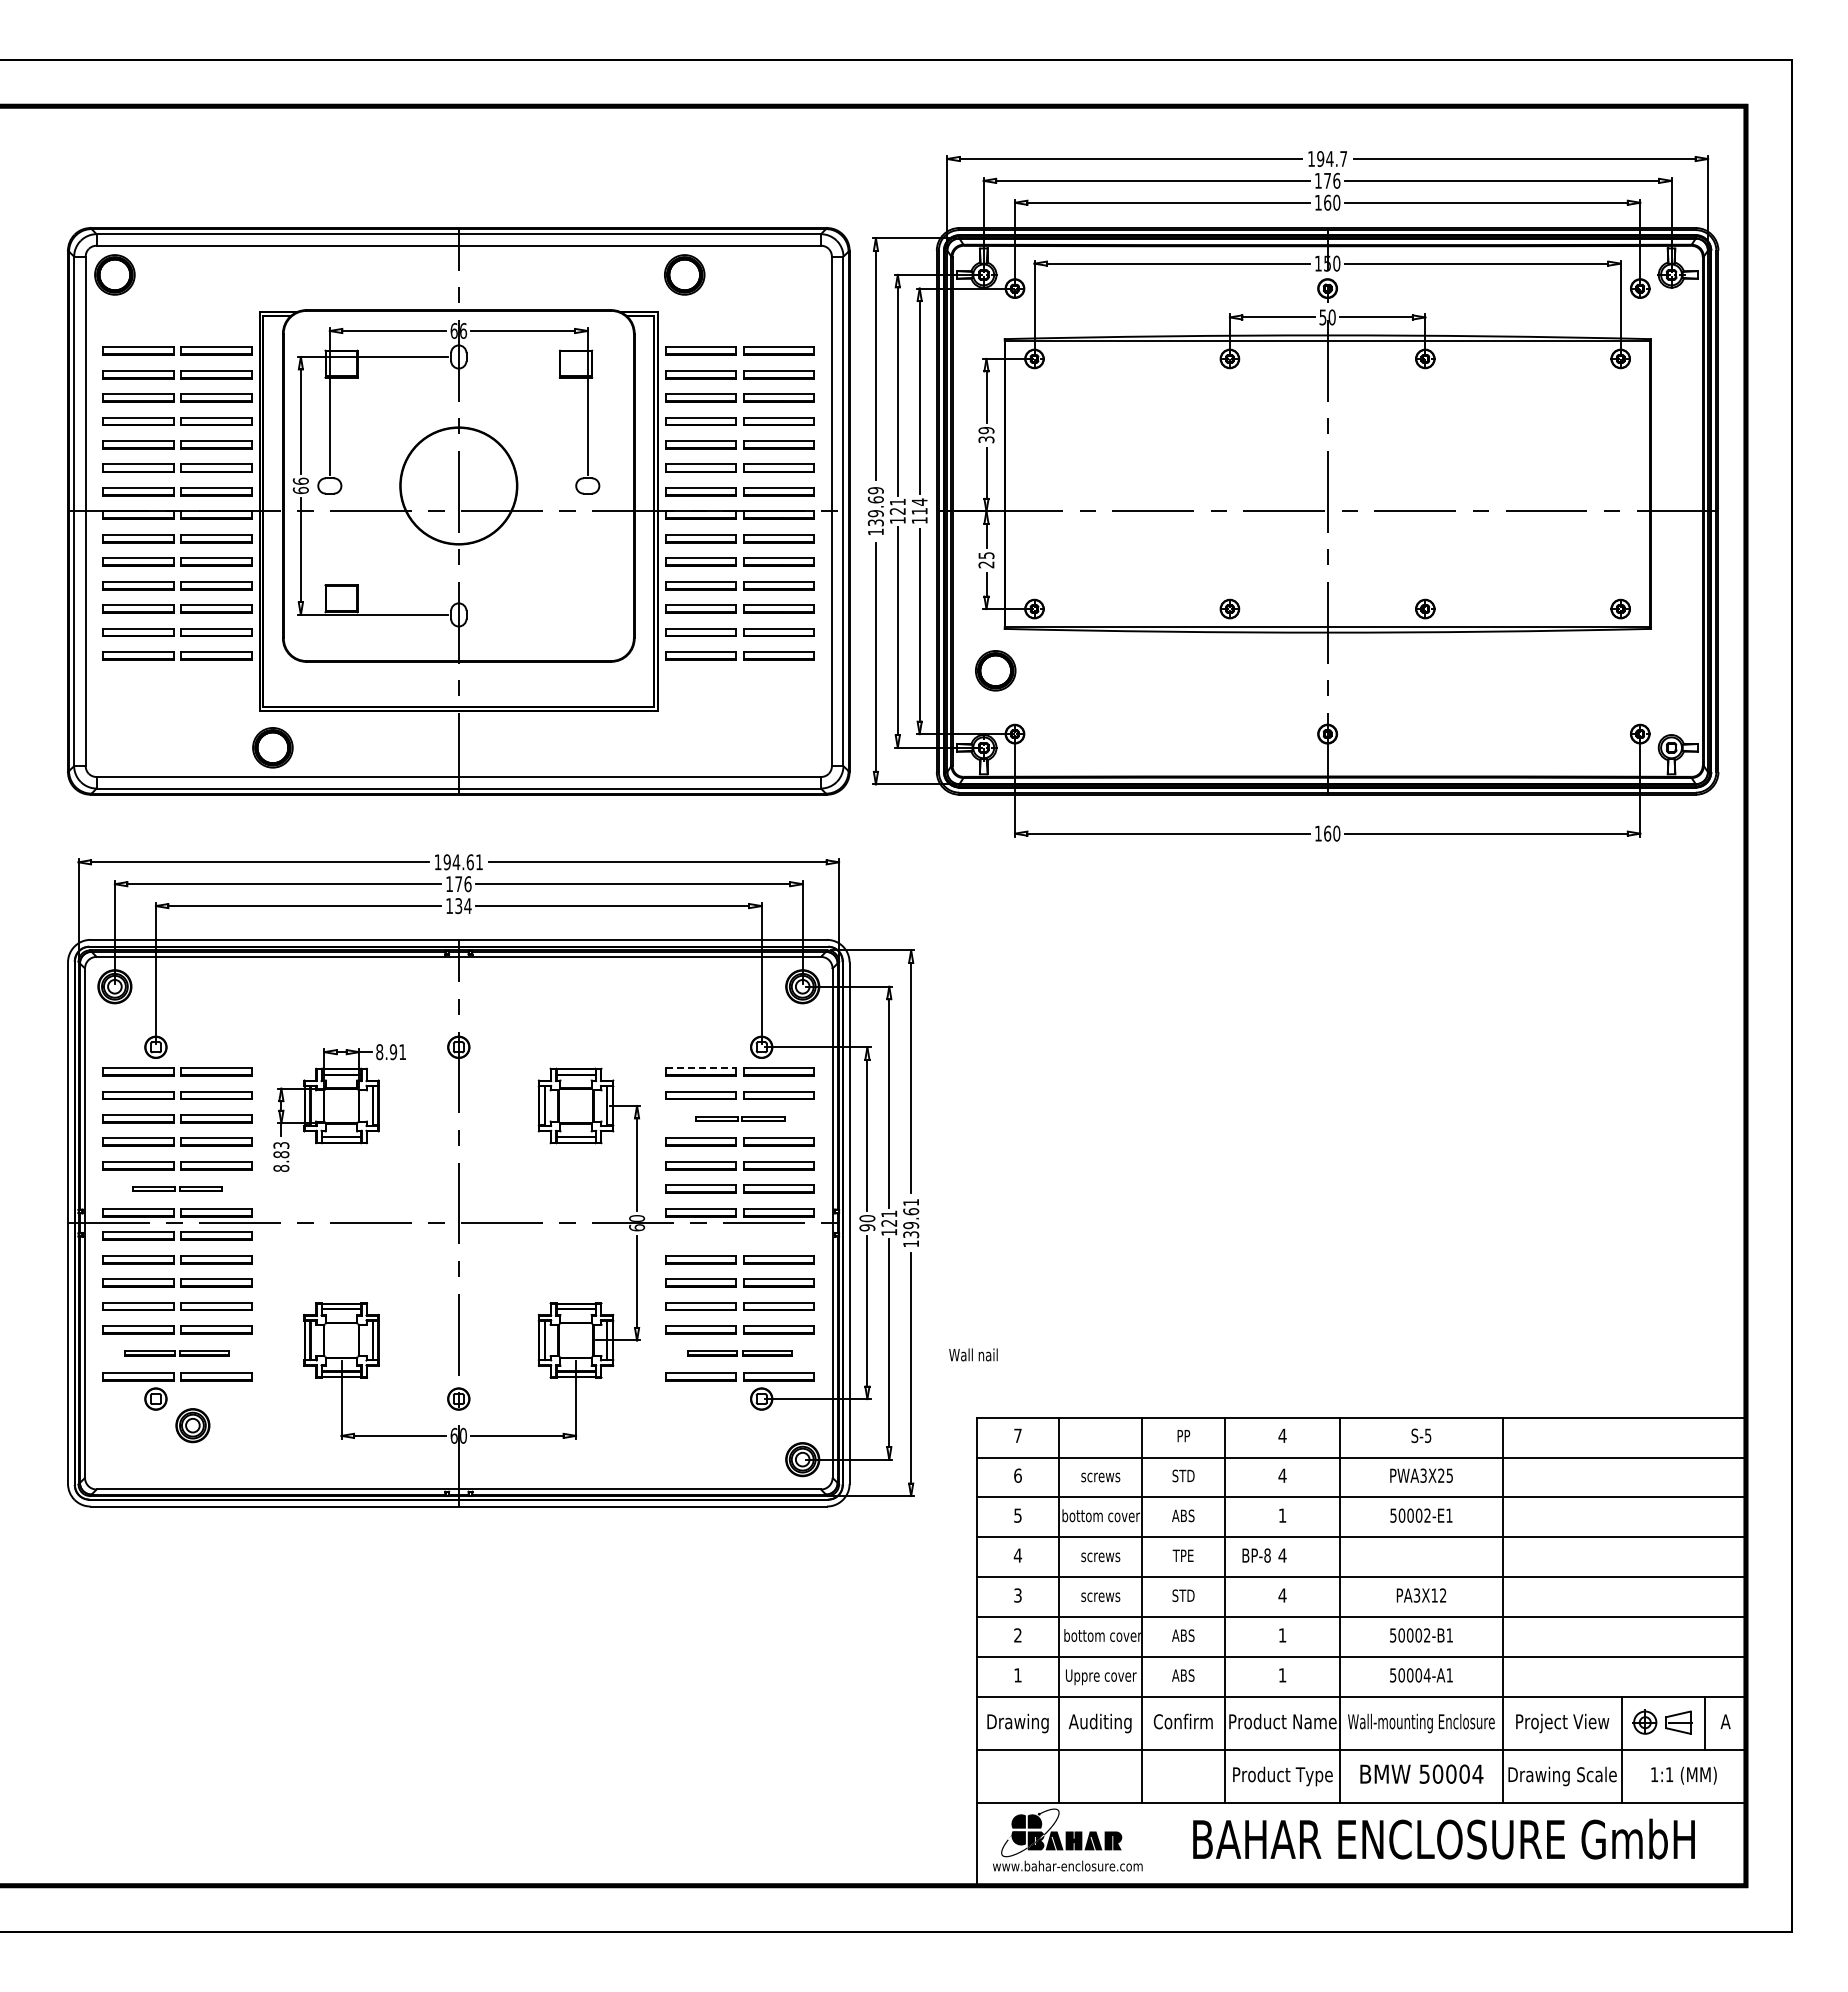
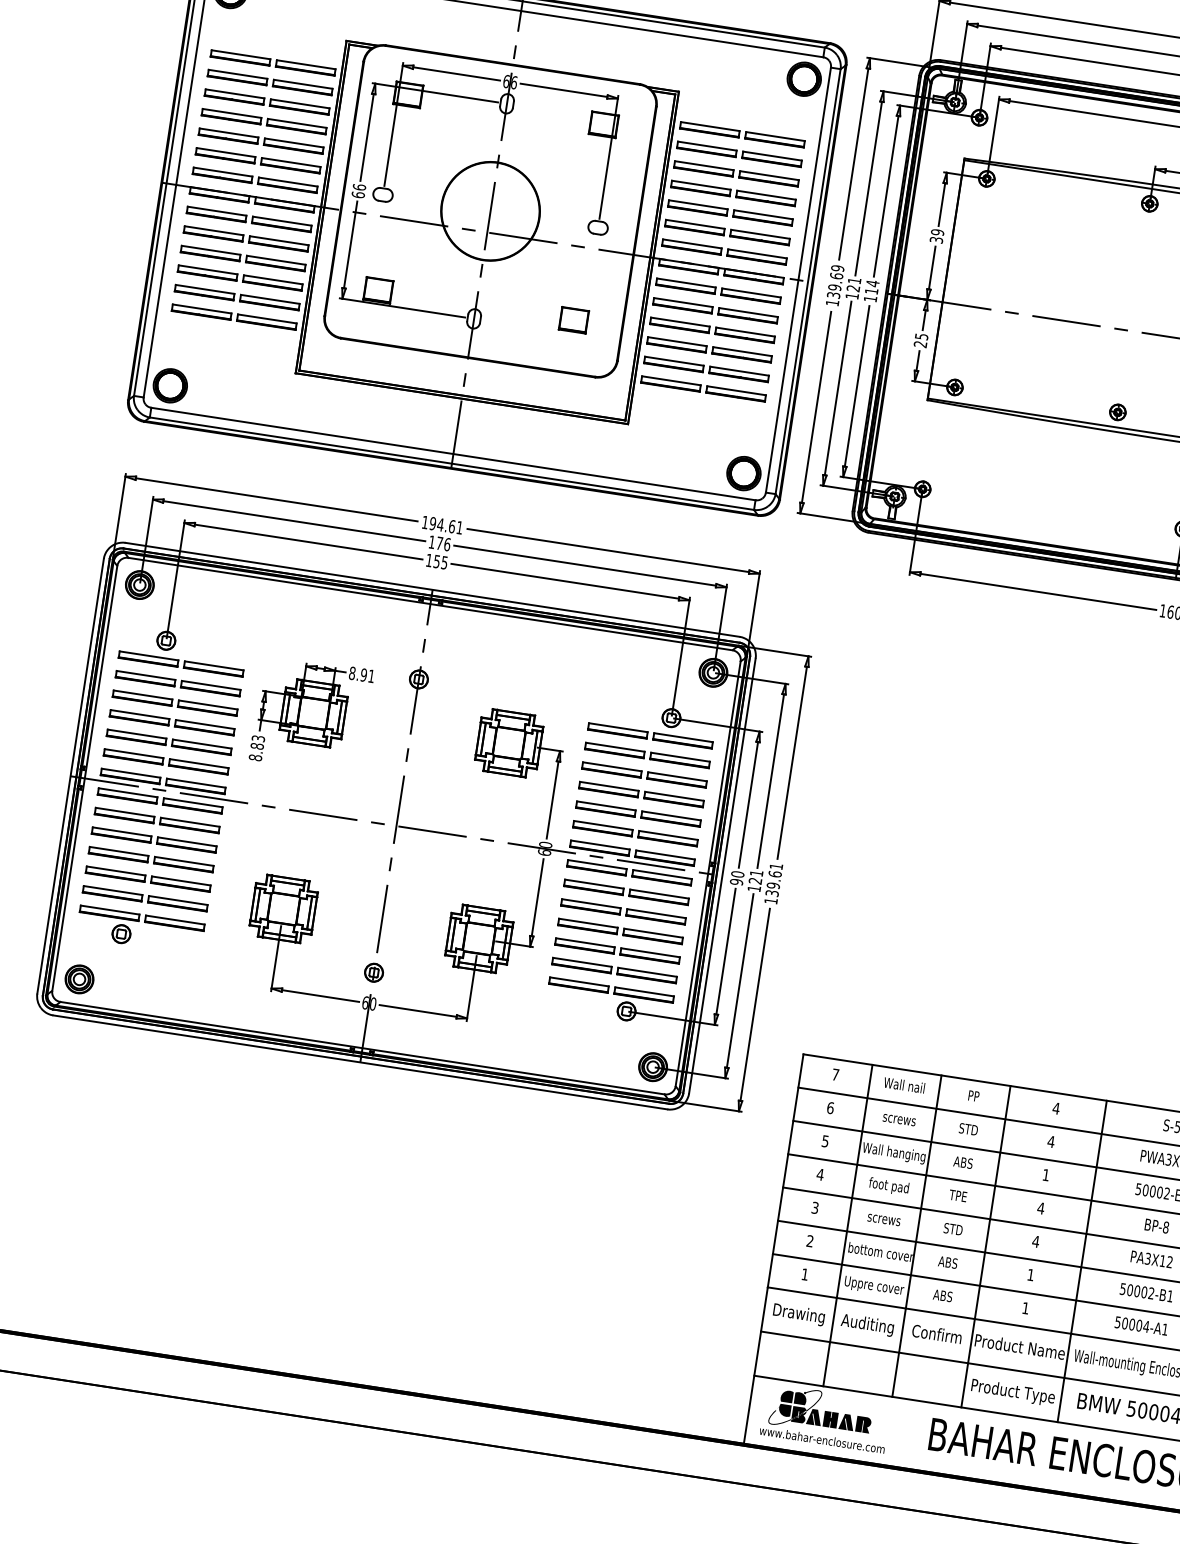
part: (684, 274) -> (804, 78), moved
part: (576, 598) -> (574, 320), added
part: (995, 670) -> (743, 473), moved
part: (272, 747) -> (170, 385), moved
text: (463, 906) -> (440, 562), 134 -> 155
line: (701, 1068) -> (618, 728), dashed -> solid
part: (739, 1118) -> (643, 774), size x1.67
part: (177, 1188) -> (166, 761), size x1.67
part: (739, 1235) -> (628, 872), added
part: (177, 1352) -> (145, 898), size x1.43
part: (739, 1352) -> (614, 969), size x1.43
text: (973, 1354) -> (904, 1085), moved
part: (192, 1425) -> (79, 979), moved
text: (1101, 1517) -> (894, 1153), bottom cover -> Wall hanging
text: (1256, 1555) -> (1156, 1226), moved
text: (1100, 1557) -> (888, 1186), screws -> foot pad

